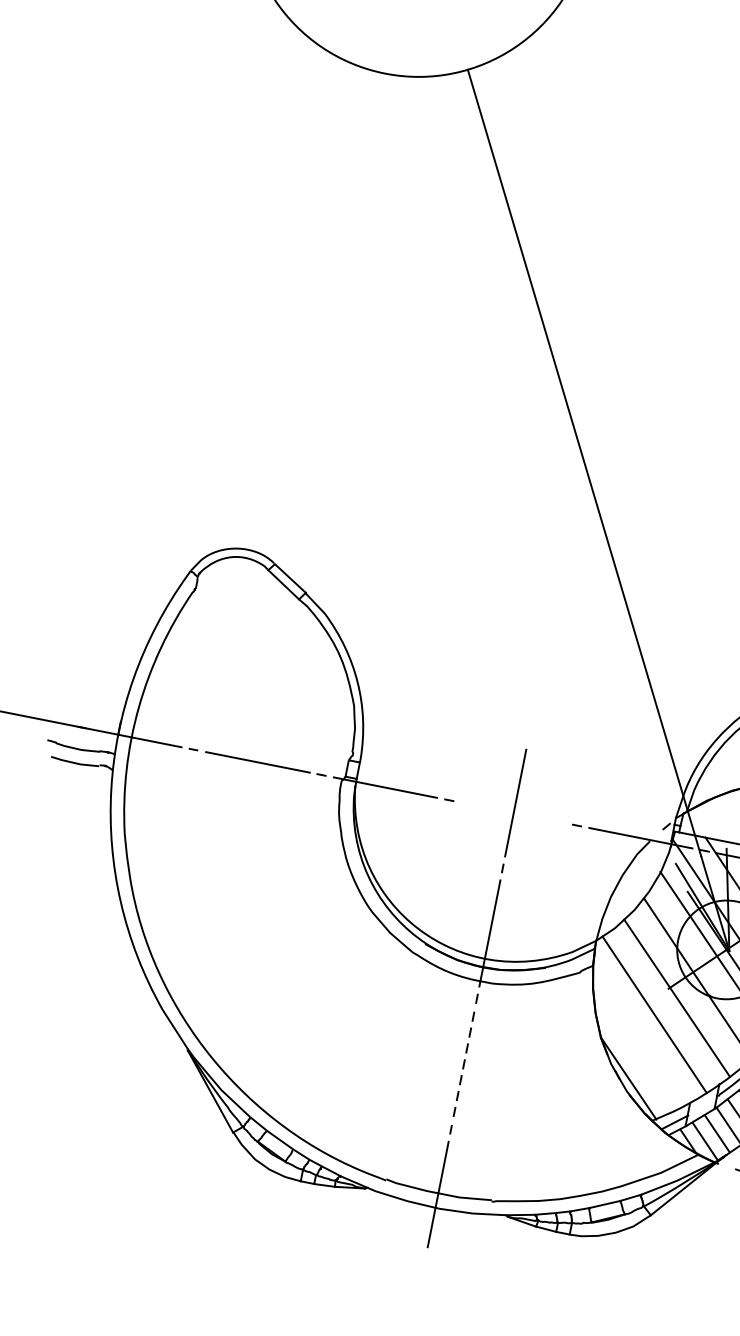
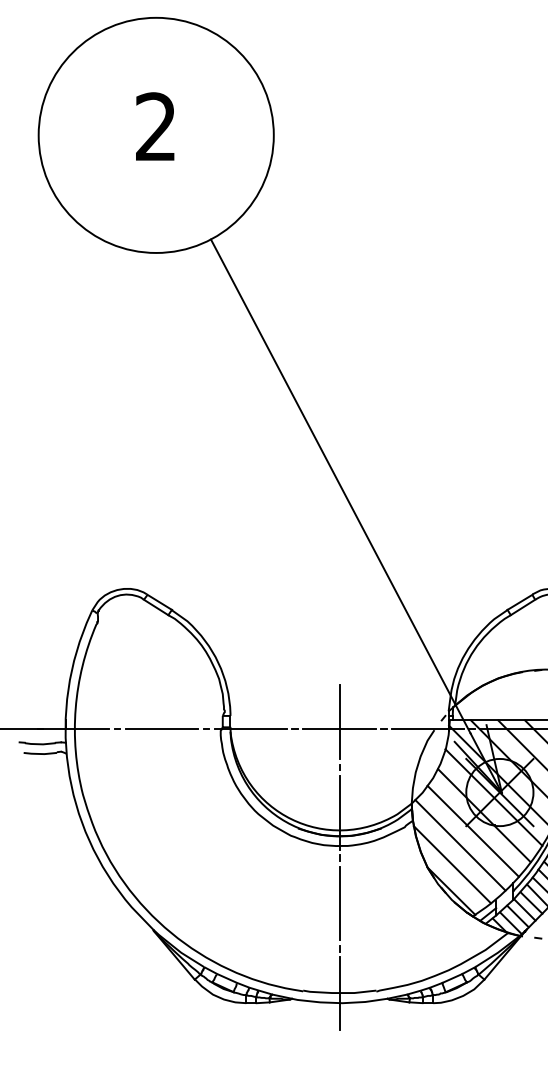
line: (513, 813) -> (339, 729), added
line: (636, 1039) -> (451, 864), added
line: (463, 1064) -> (339, 903), dashed -> solid

